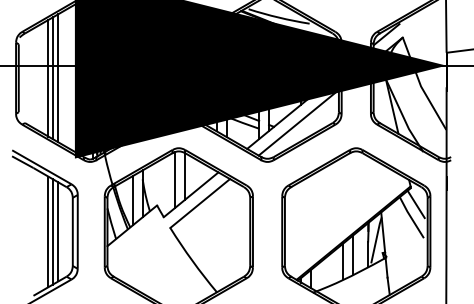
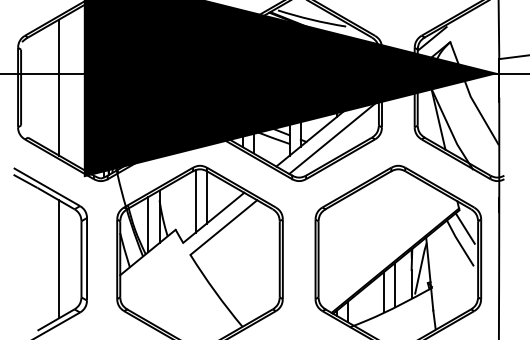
line: (48, 78) -> (54, 87), removed
line: (58, 78) -> (65, 87), removed
line: (58, 231) -> (65, 258), removed
line: (48, 232) -> (54, 259), removed

